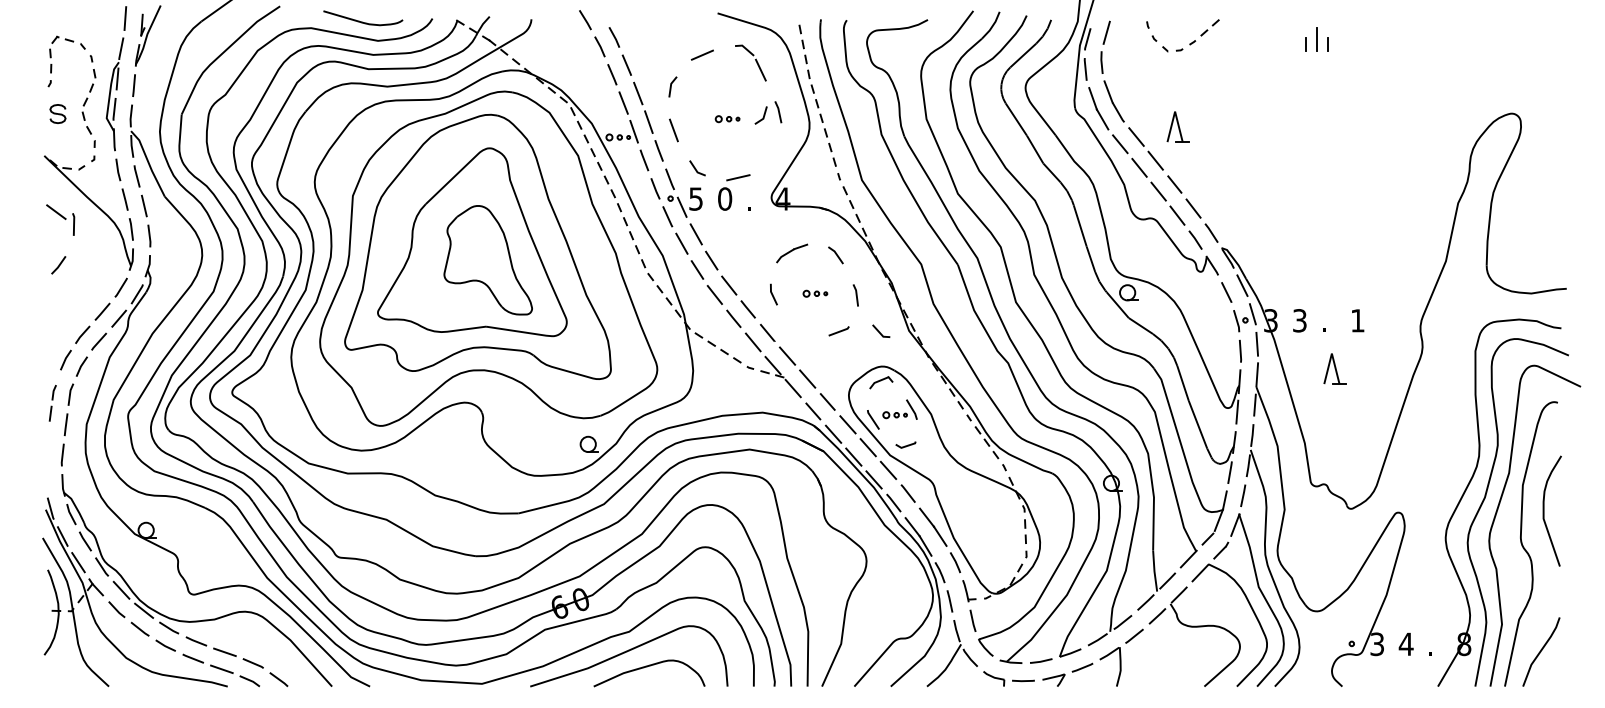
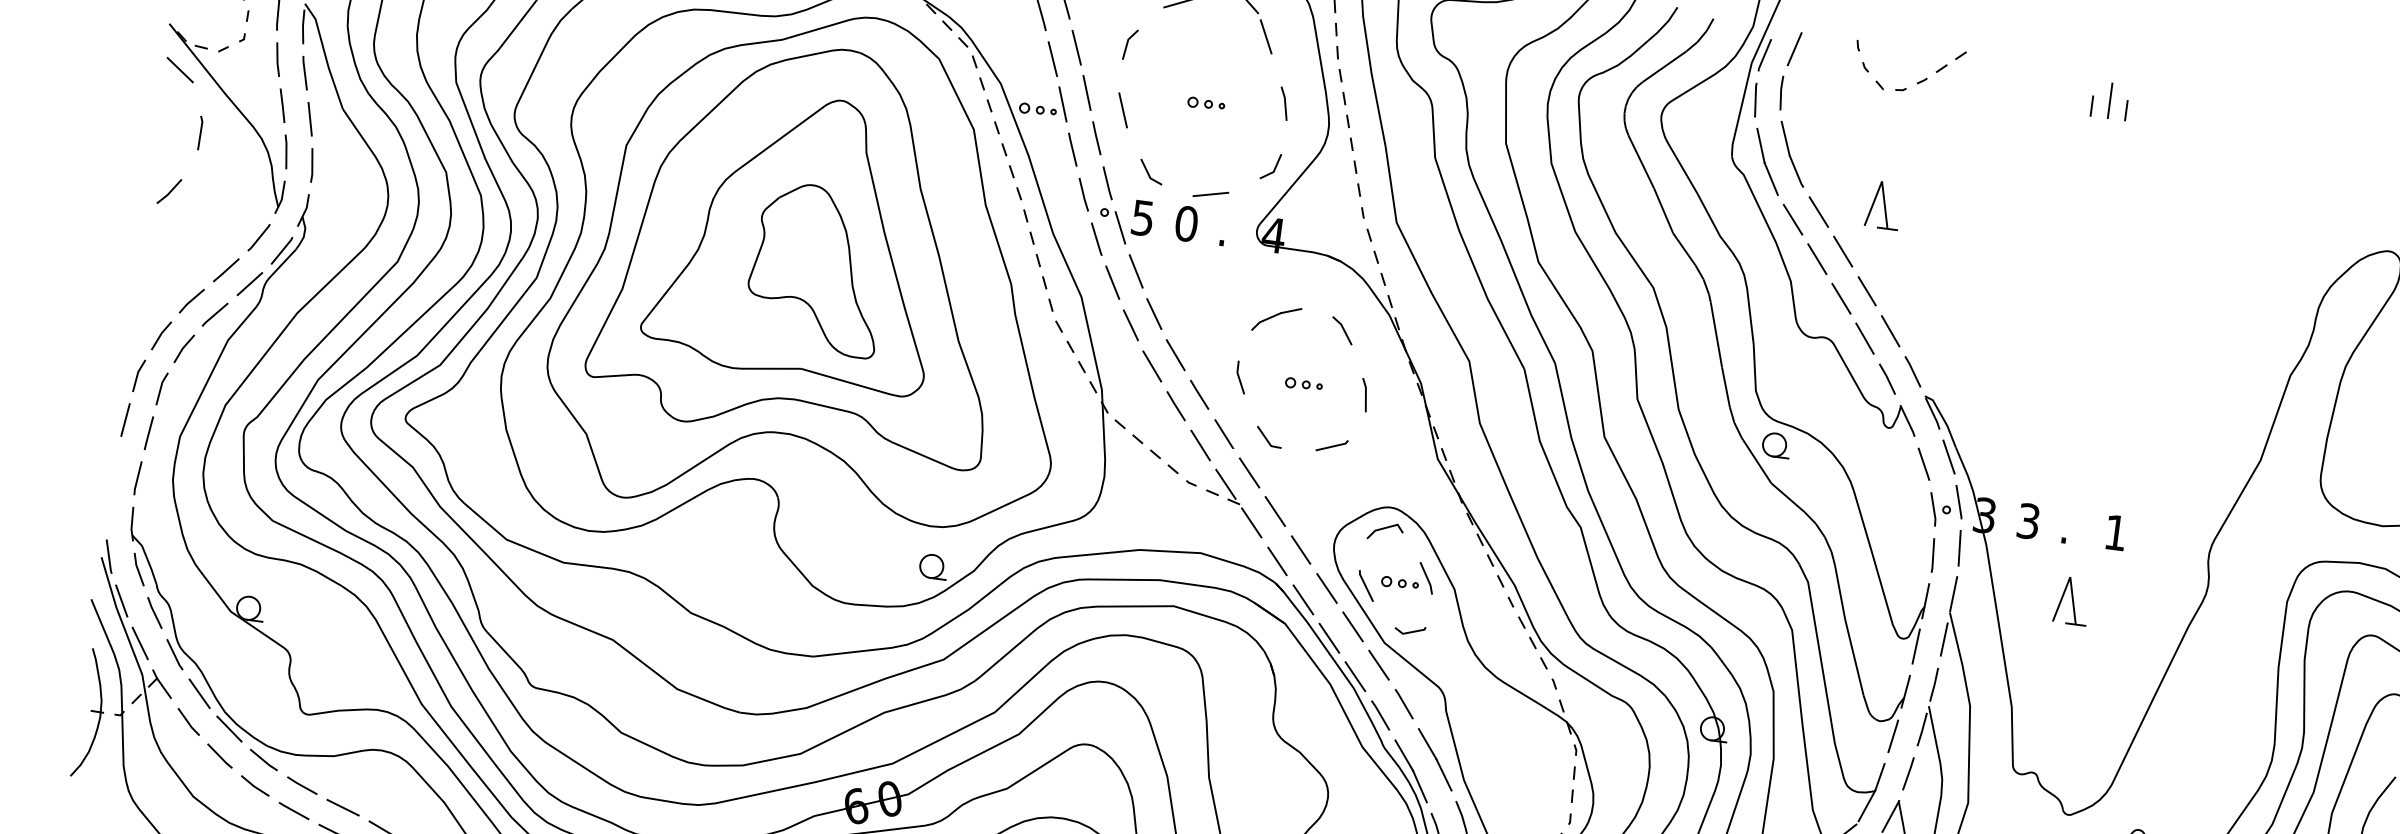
line: (762, 117) -> (1272, 169), moved
line: (56, 211) -> (180, 69), moved
line: (879, 330) -> (1266, 435), moved
part: (52, 403) -> (132, 398), size x1.43

